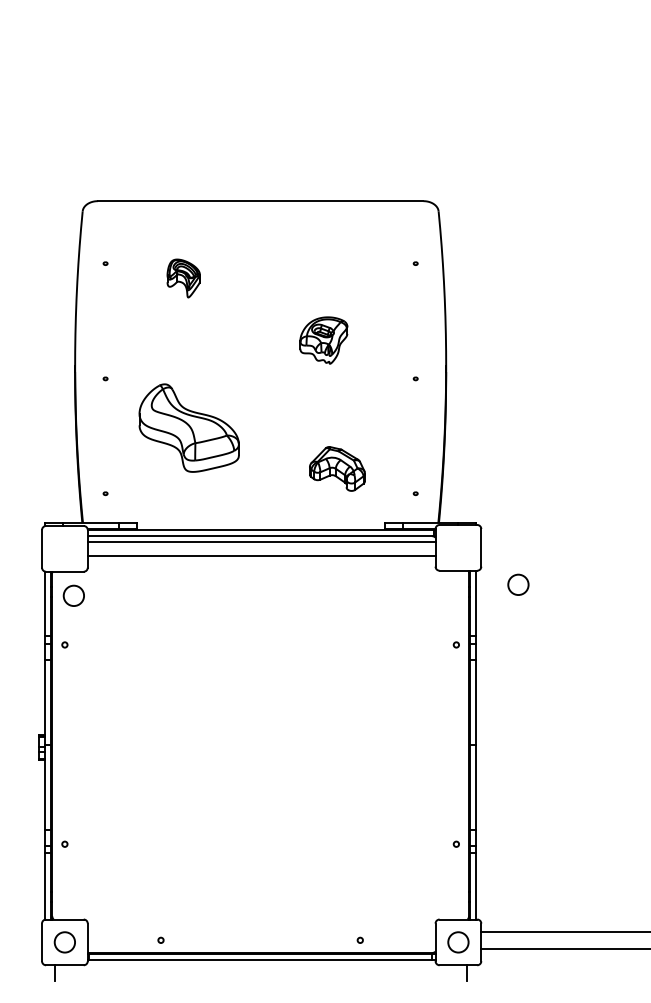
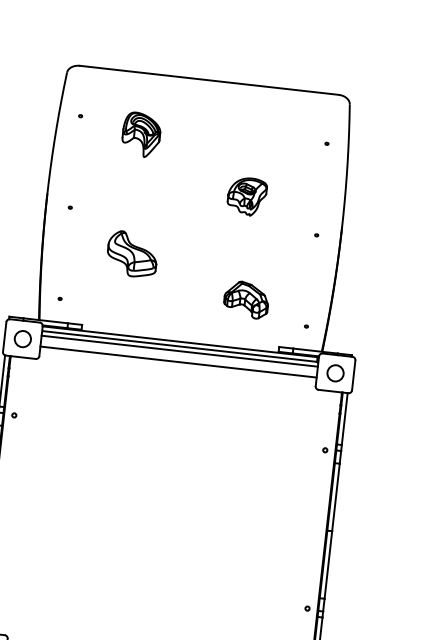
part: (183, 278) -> (141, 134), size x1.43
part: (189, 428) -> (132, 254), size x0.62
circle: (518, 584) -> (335, 373), moved
circle: (73, 595) -> (22, 338), moved

